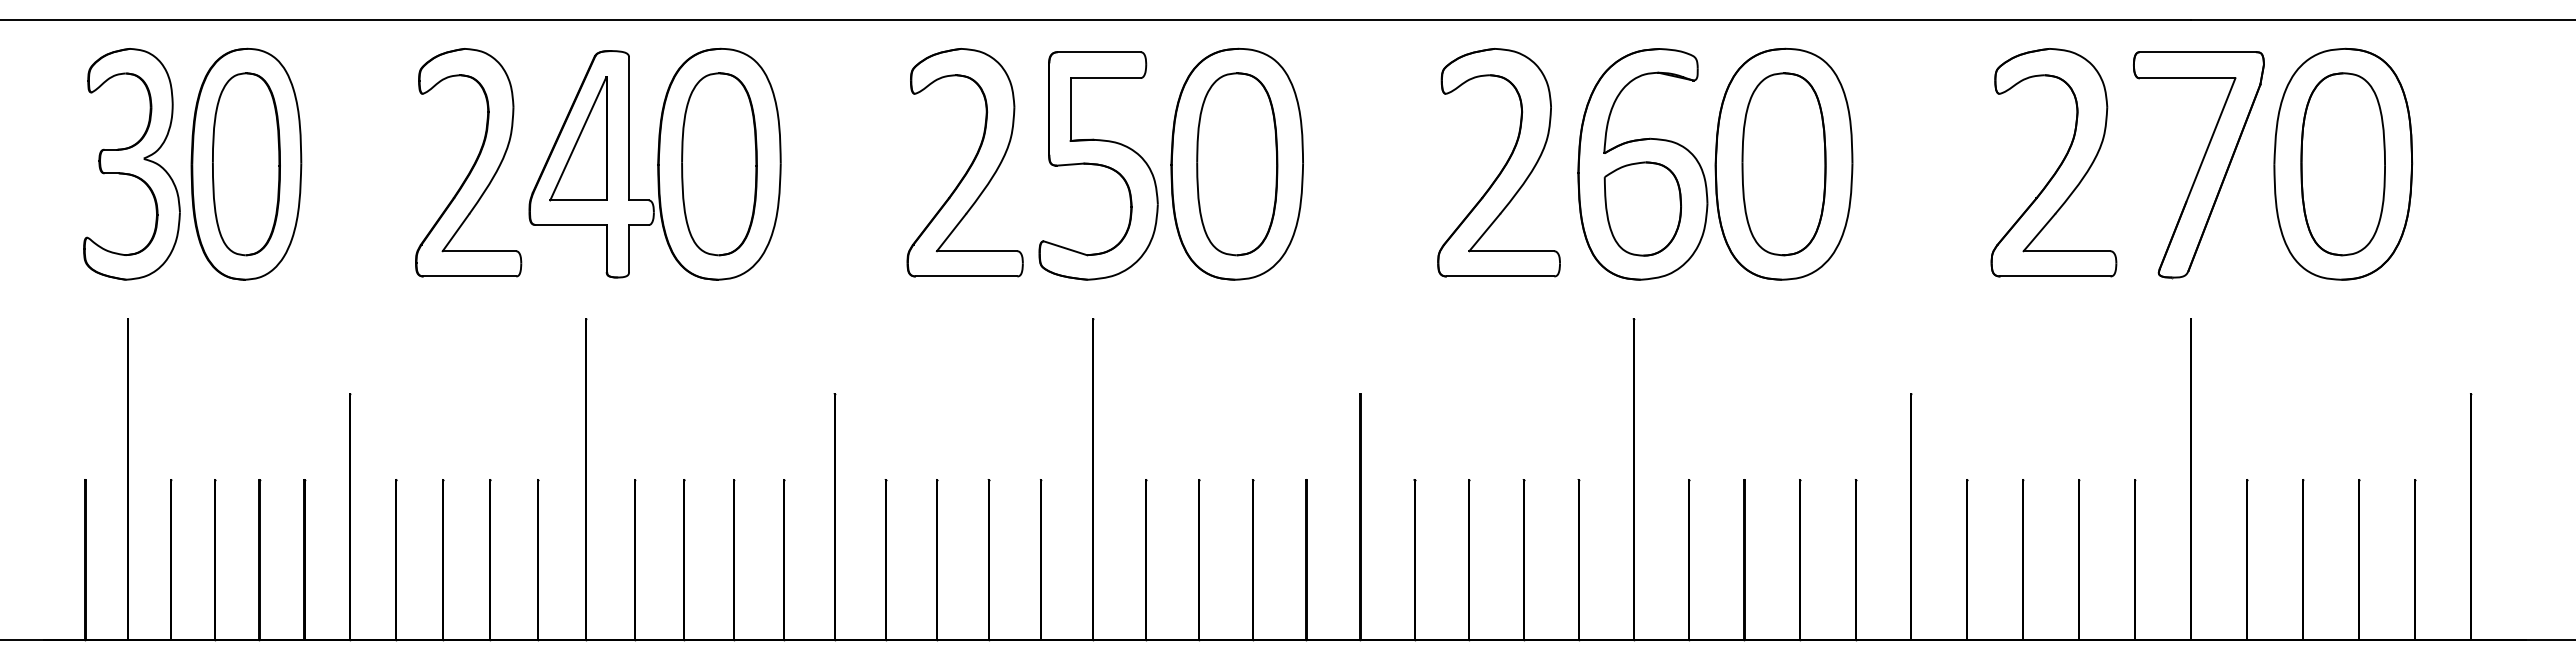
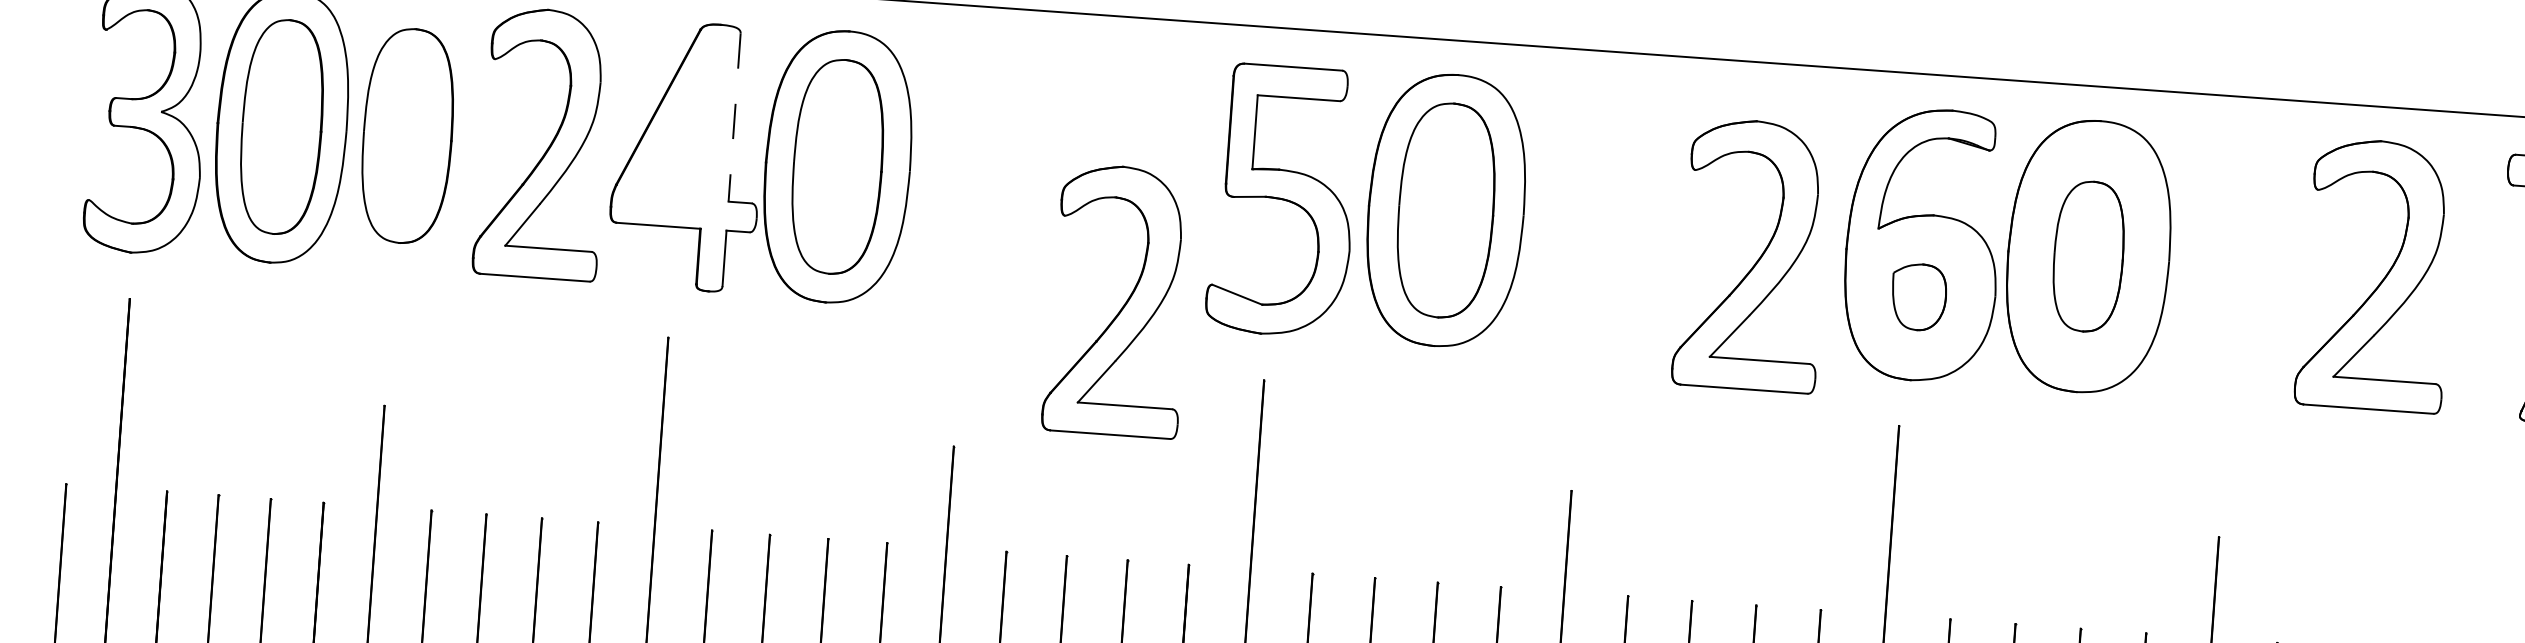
line: (629, 128) -> (735, 117), solid -> dashed
part: (578, 138) -> (674, 124), removed
part: (964, 162) -> (1117, 300), moved
part: (353, 164) -> (407, 136), added
part: (1504, 164) -> (1758, 257), moved
part: (1783, 164) -> (2088, 256), size x0.7
part: (2059, 164) -> (2382, 277), moved
part: (1642, 208) -> (1918, 296), size x0.6

